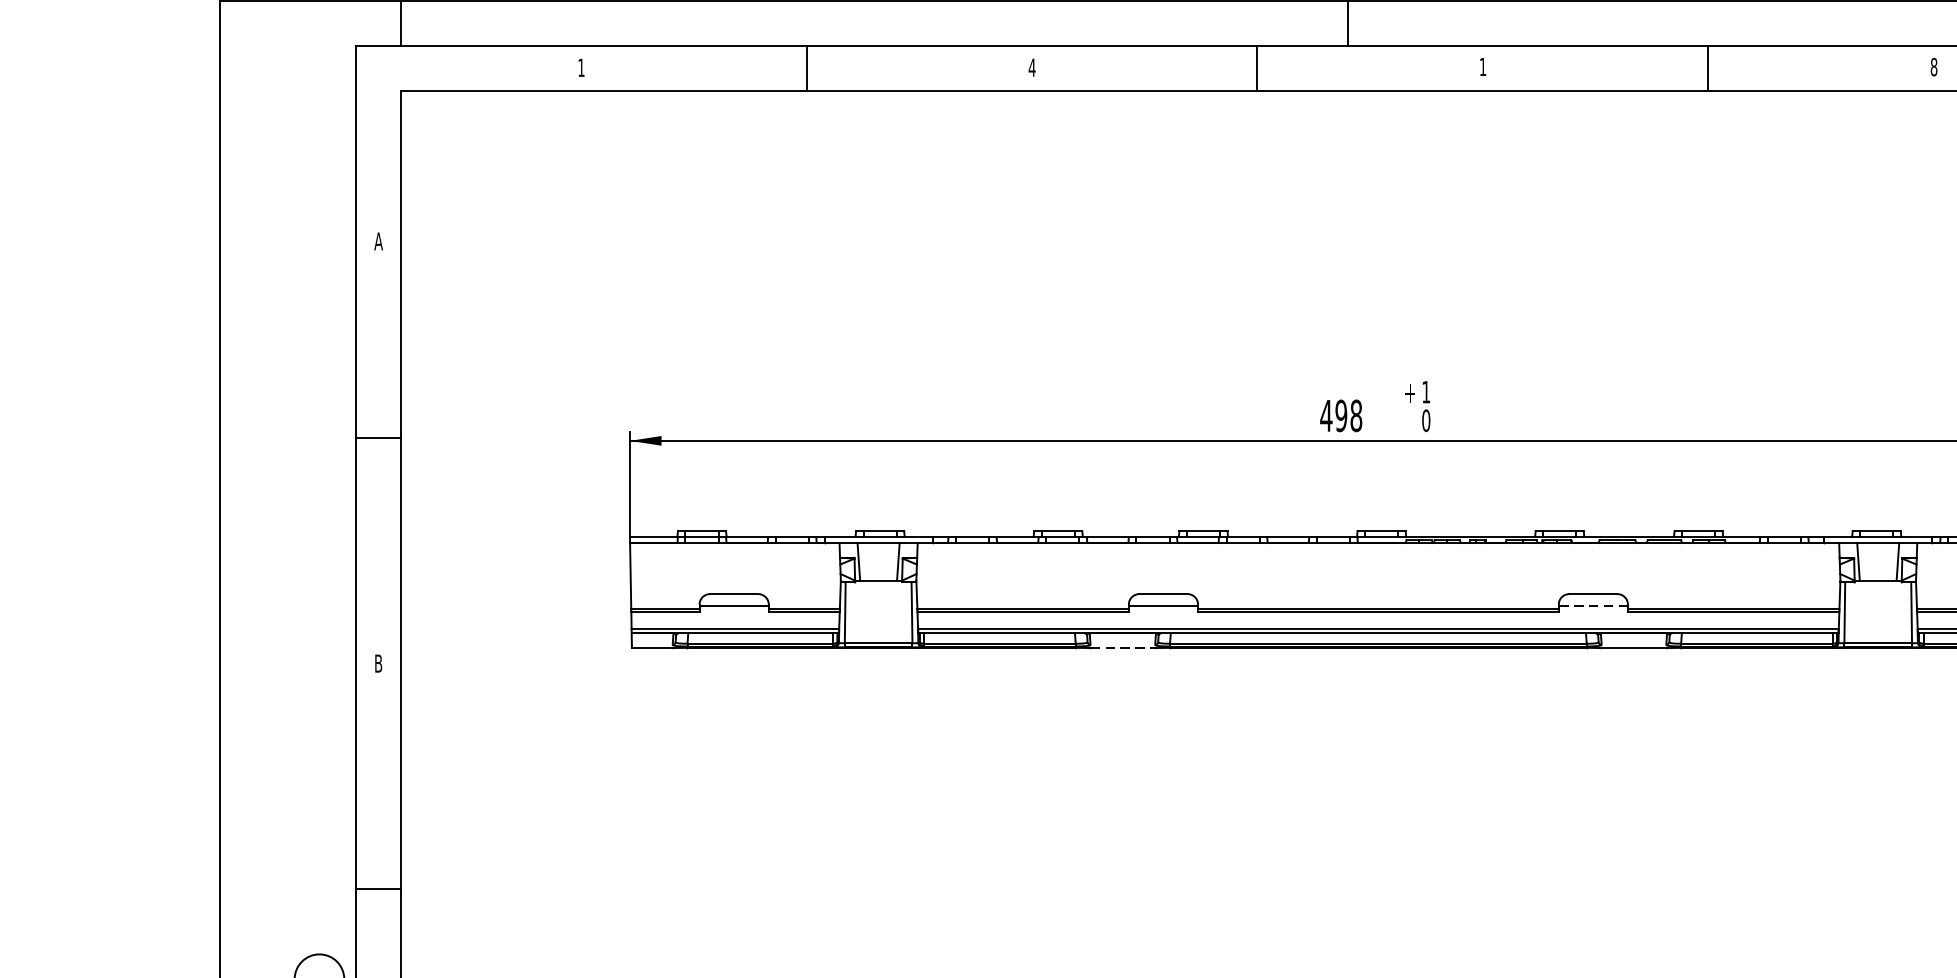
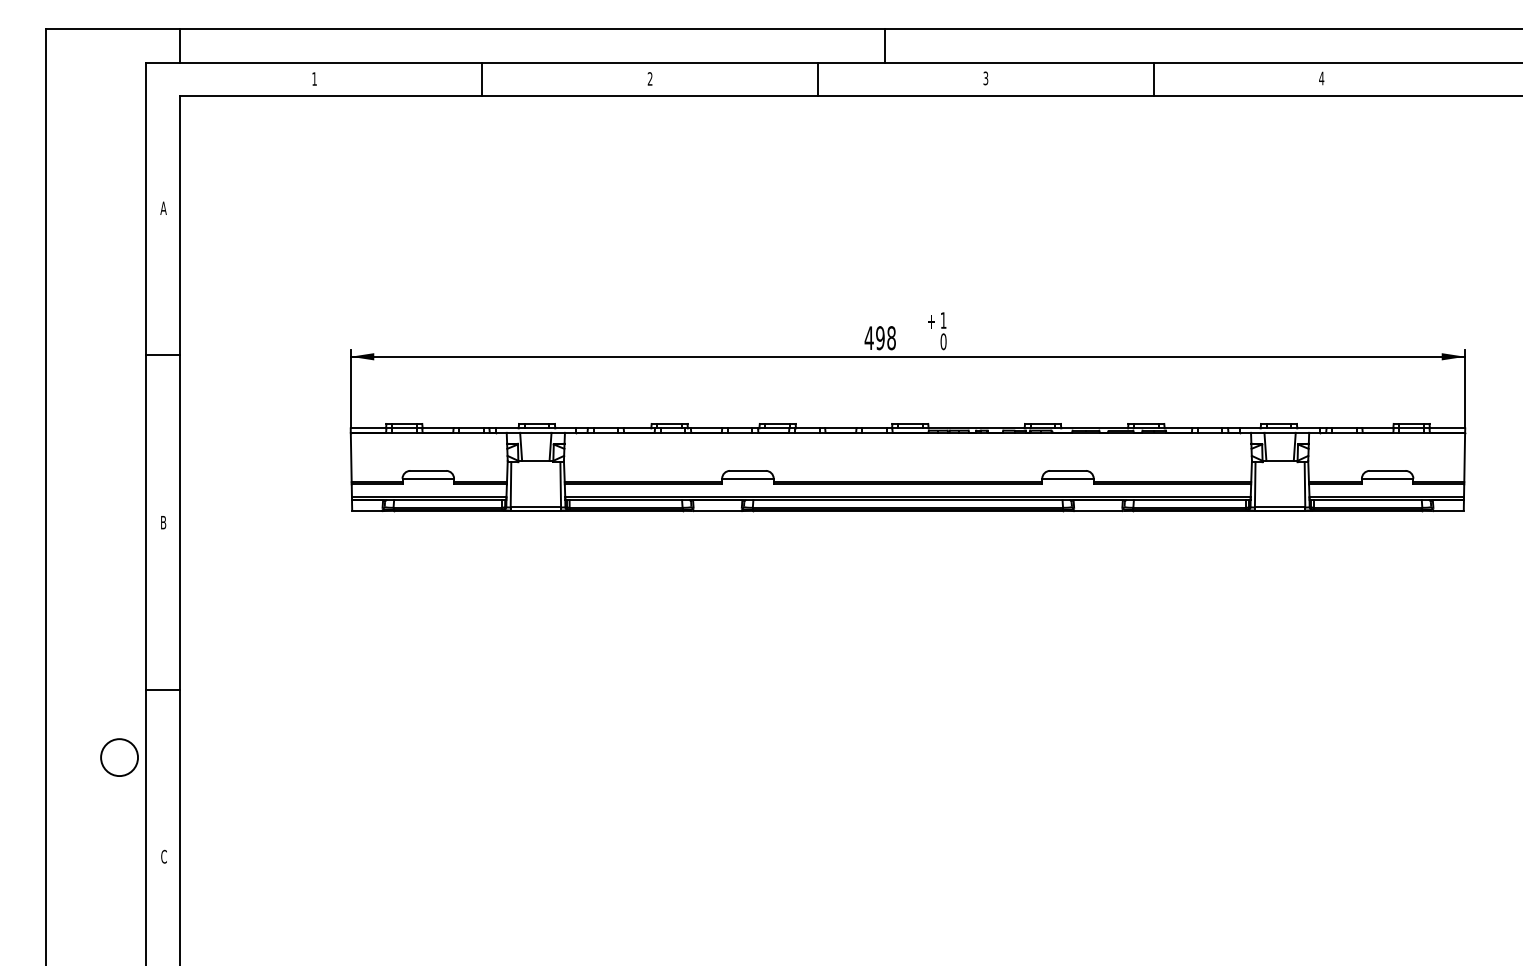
text: (1031, 67) -> (649, 78), 4 -> 2
text: (1482, 67) -> (985, 78), 1 -> 3
text: (1933, 67) -> (1321, 78), 8 -> 4
line: (1594, 605) -> (1068, 479), dashed -> solid
line: (1122, 648) -> (717, 511), dashed -> solid

